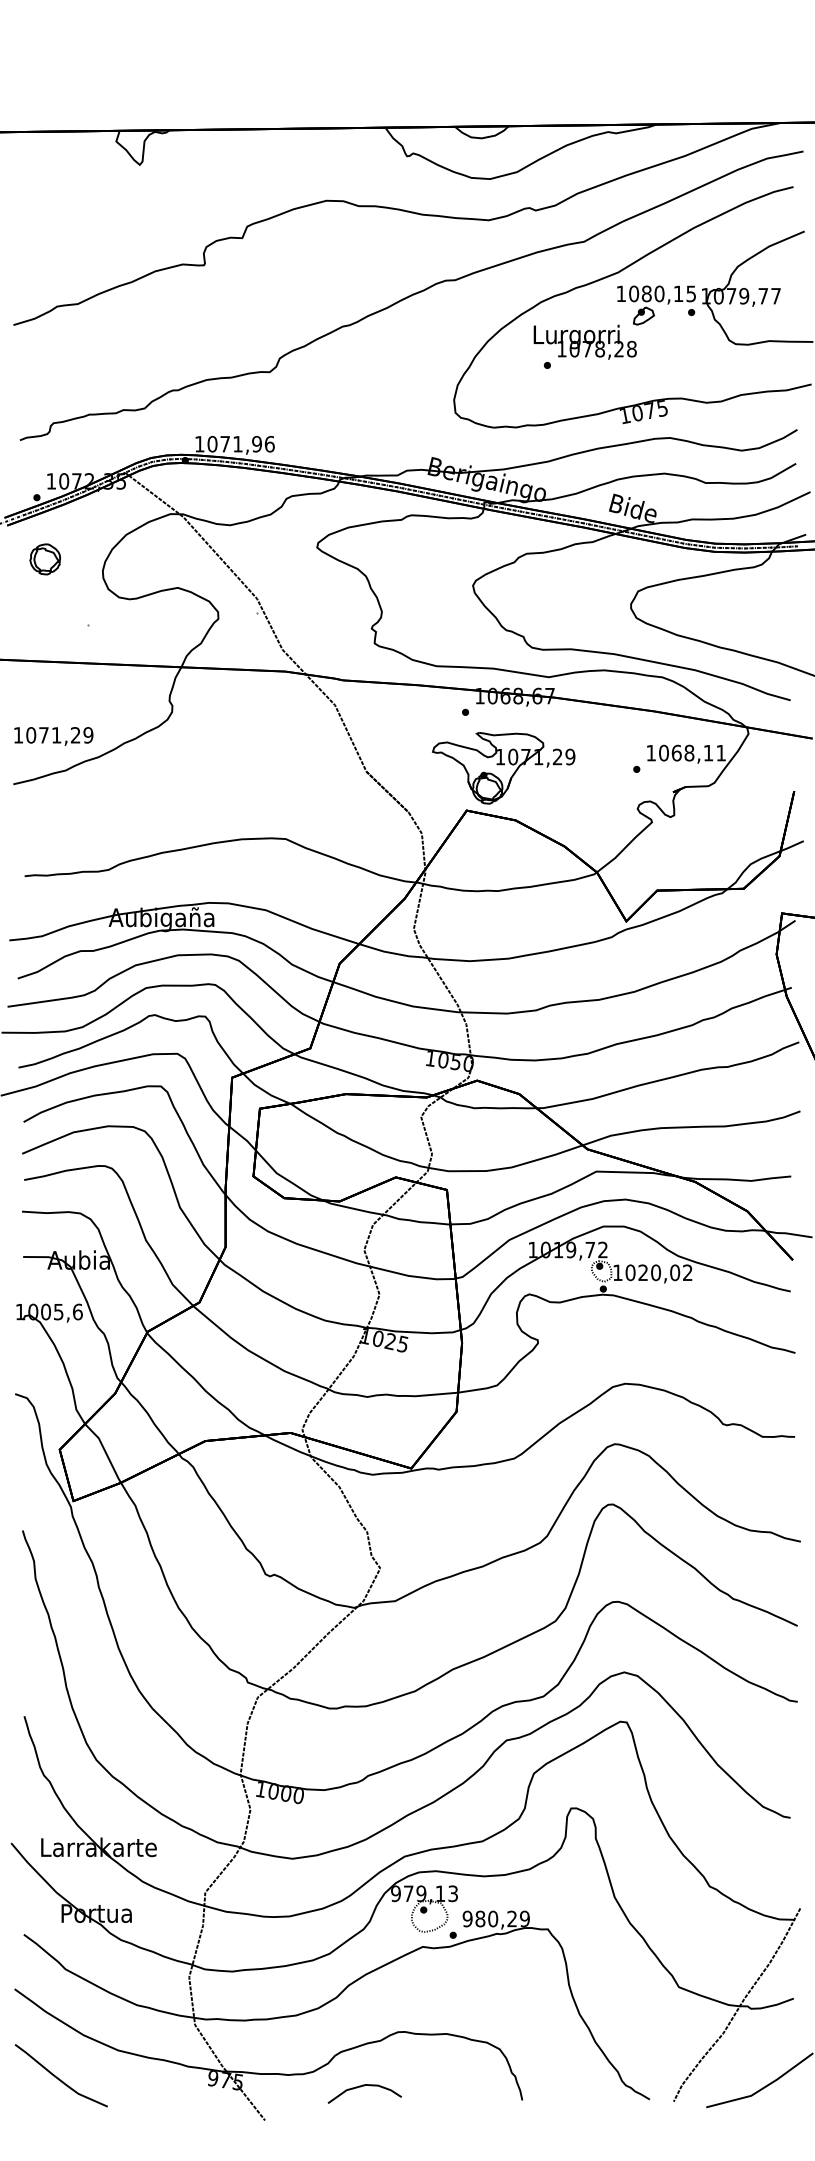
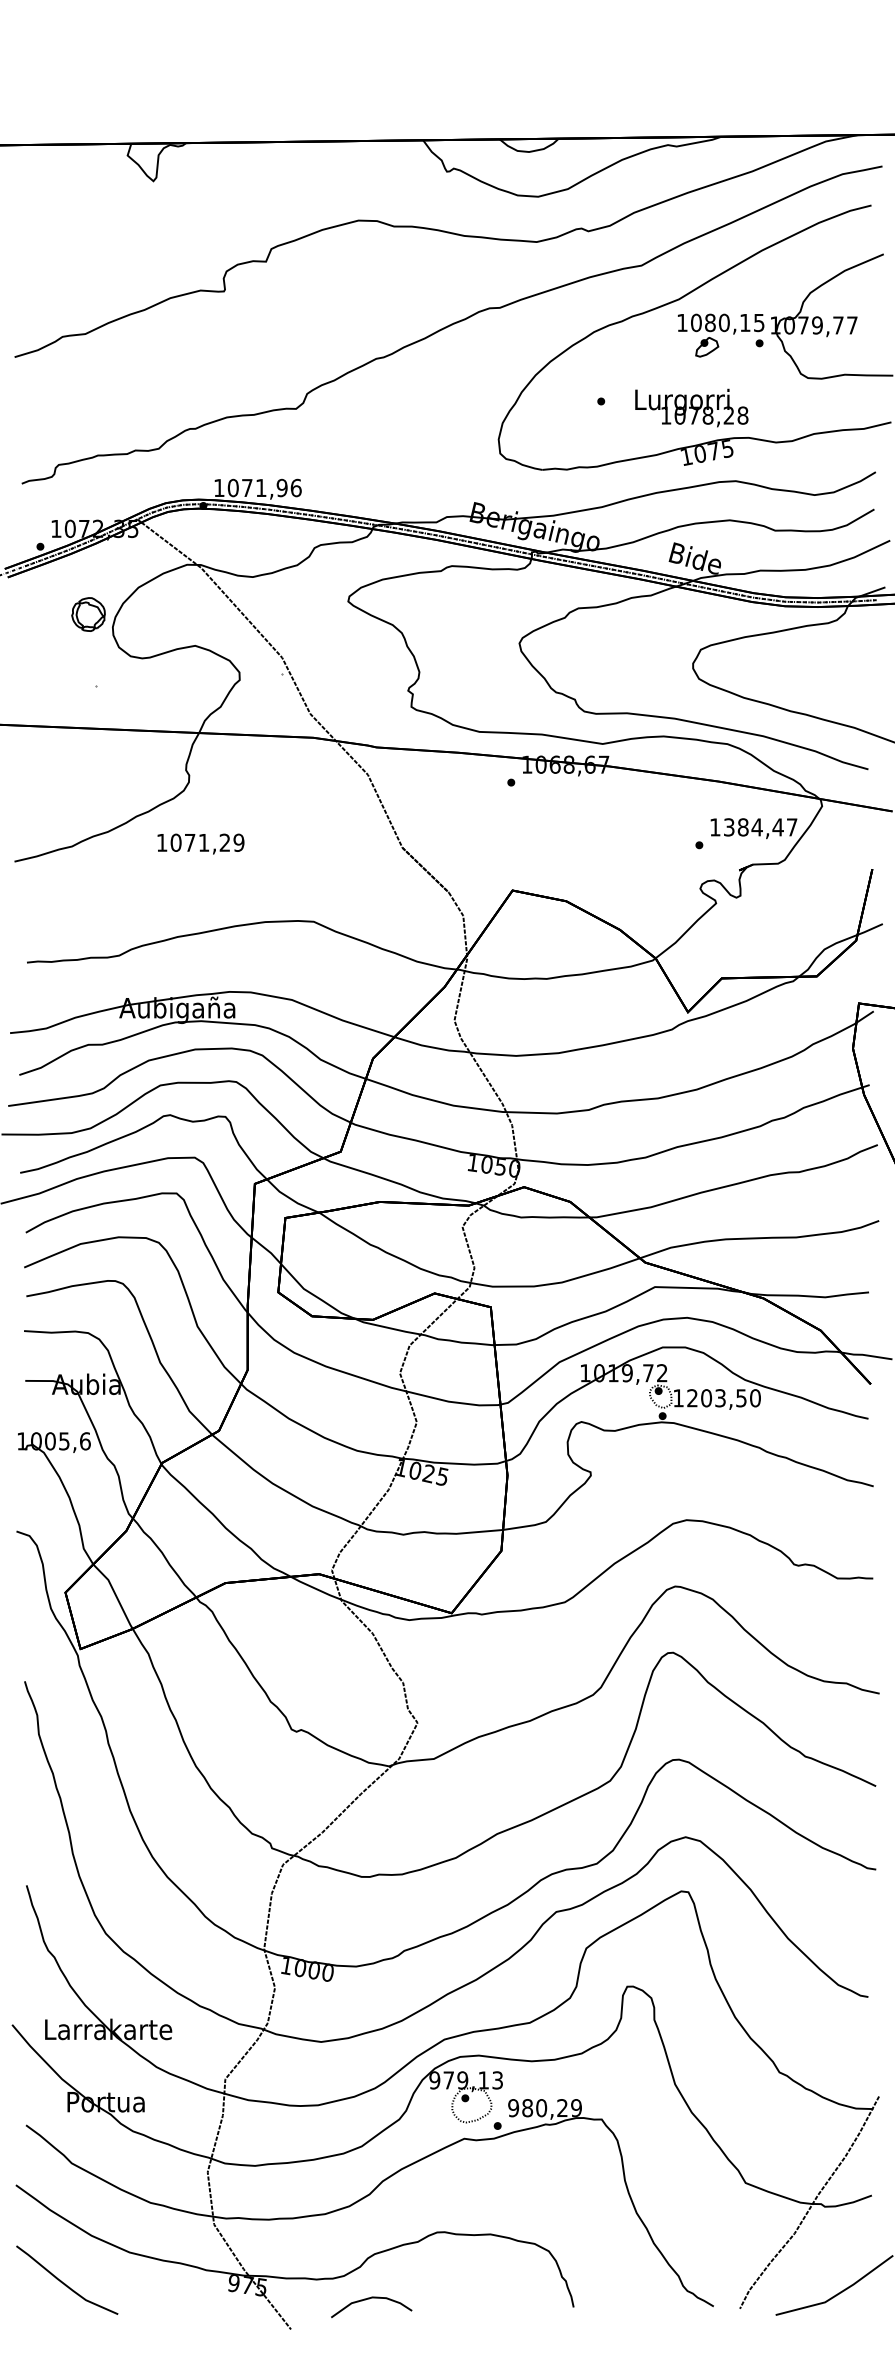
text: (585, 341) -> (691, 407), moved
part: (45, 559) -> (88, 614), moved
text: (53, 735) -> (200, 843), moved
text: (692, 753) -> (760, 827), 1068,11 -> 1384,47
part: (503, 767) -> (552, 843), removed
text: (658, 1273) -> (723, 1398), 1020,02 -> 1203,50
curve: (362, 2086) -> (369, 2299), moved

